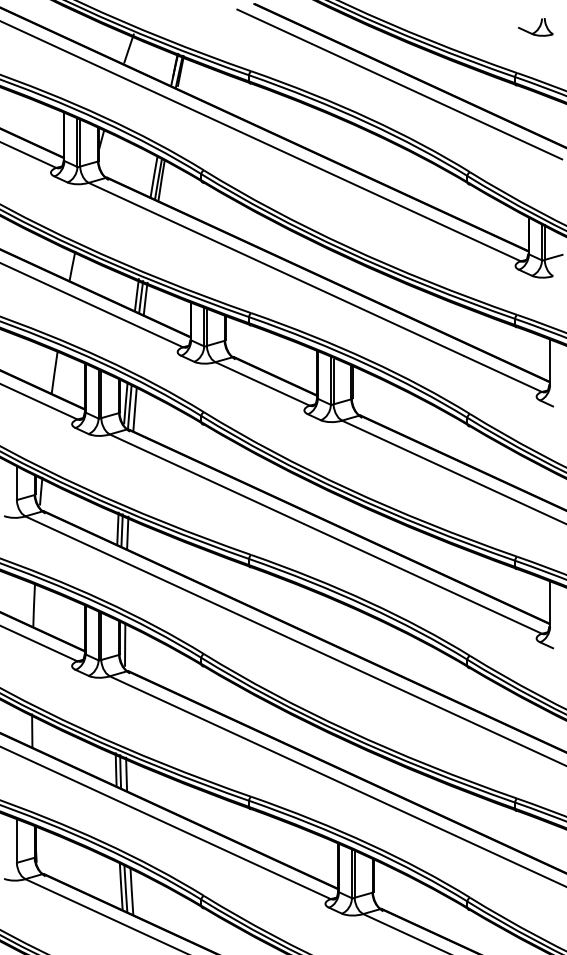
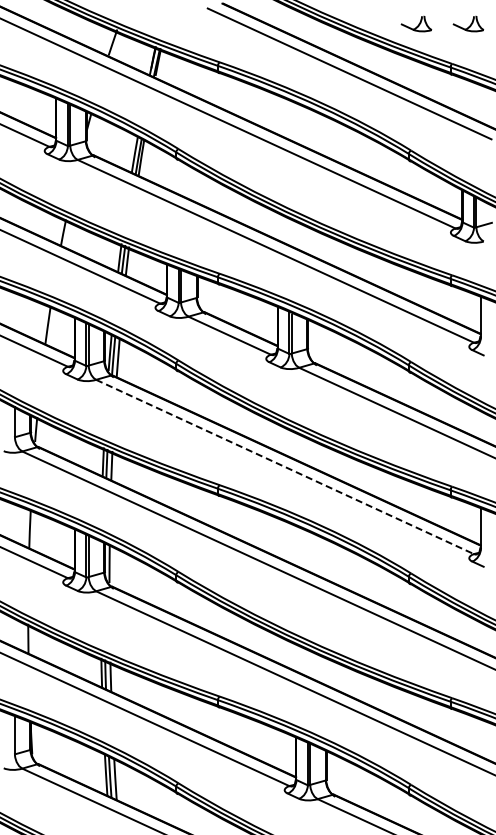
part: (476, 26) -> (416, 23), added
line: (326, 534) -> (285, 467), solid -> dashed

